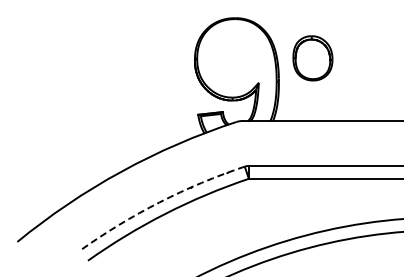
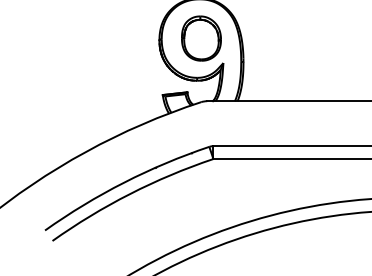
part: (312, 58) -> (201, 38), moved
arc: (159, 202) -> (124, 182), dashed -> solid

